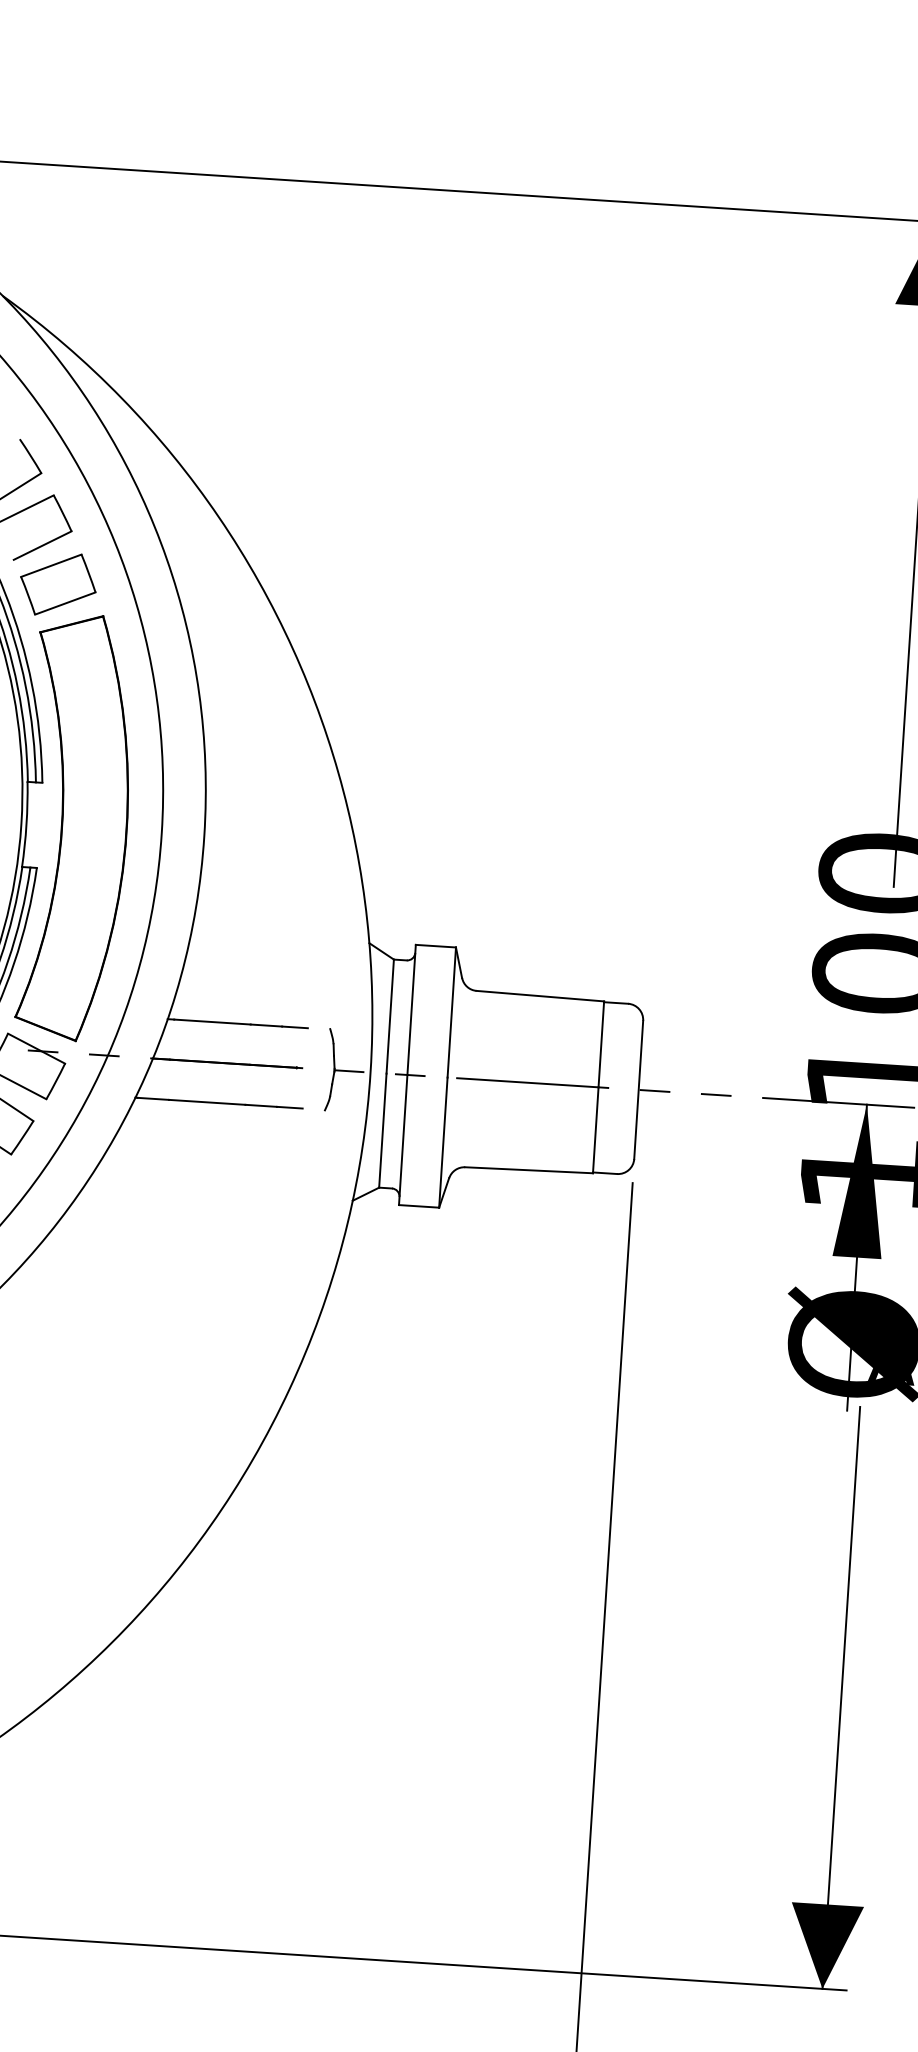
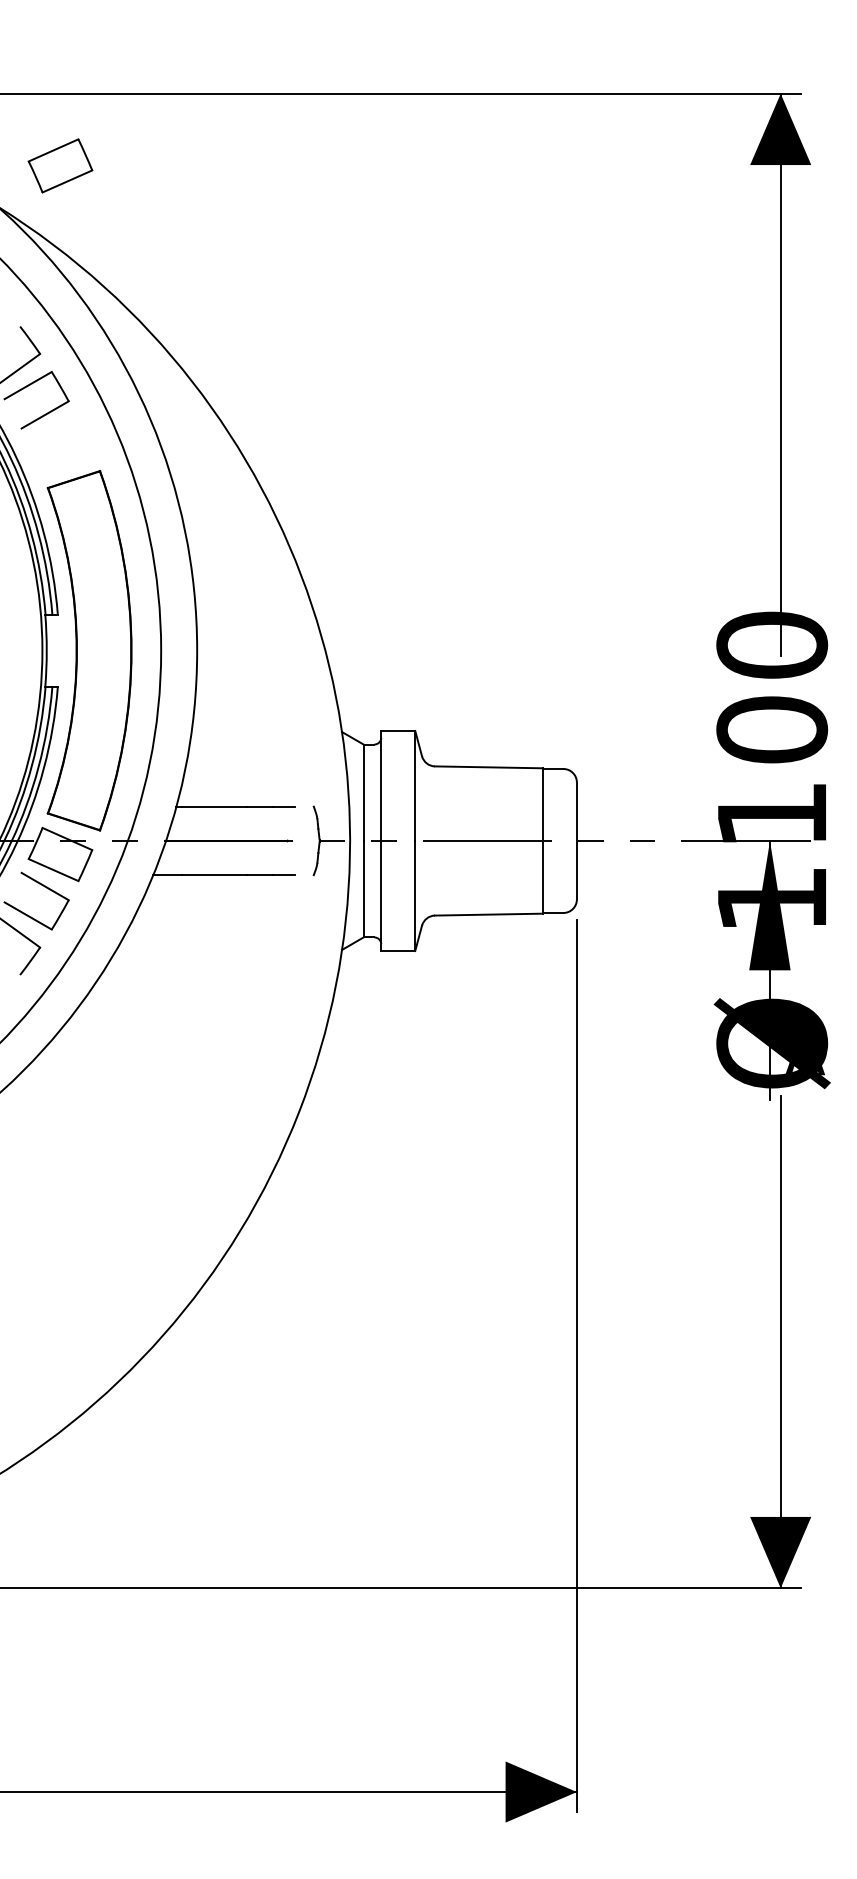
part: (58, 584) -> (60, 165), moved

